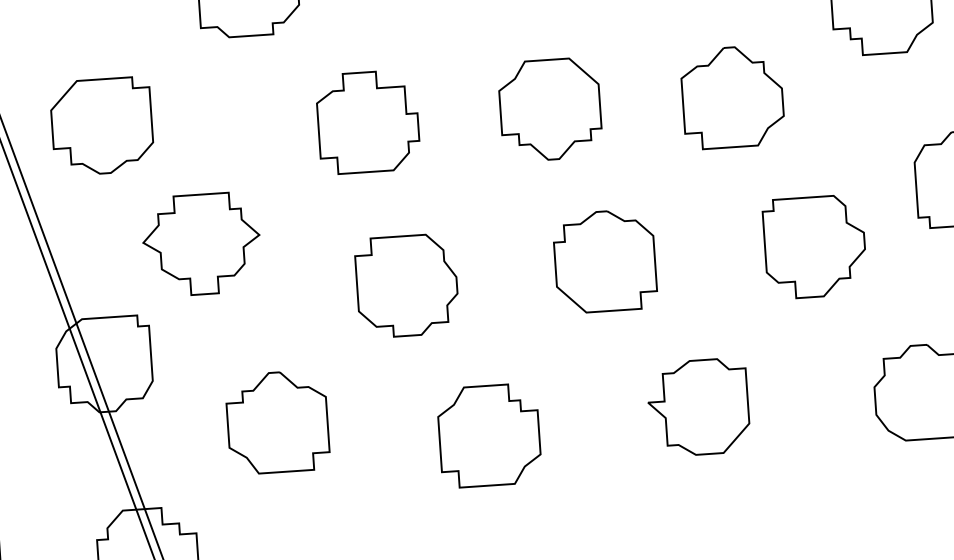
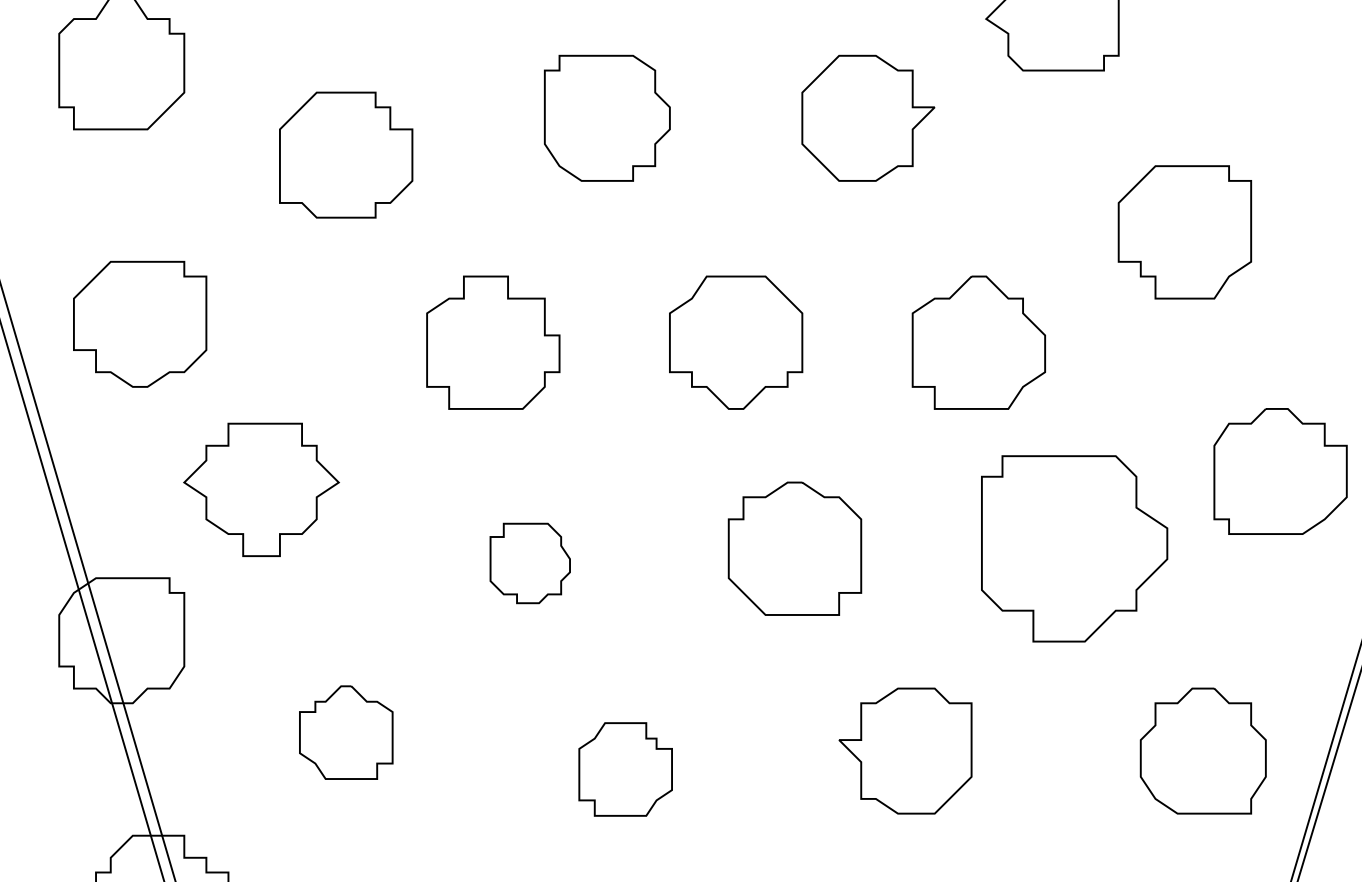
part: (814, 246) -> (1074, 548), size x1.4
part: (407, 285) -> (530, 563), size x0.6
part: (277, 422) -> (346, 732), size x0.7
part: (489, 435) -> (625, 769), size x0.7

